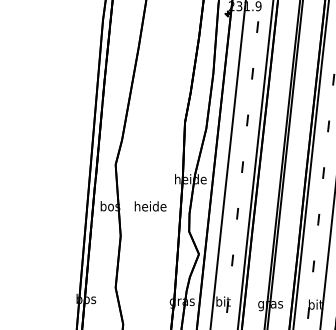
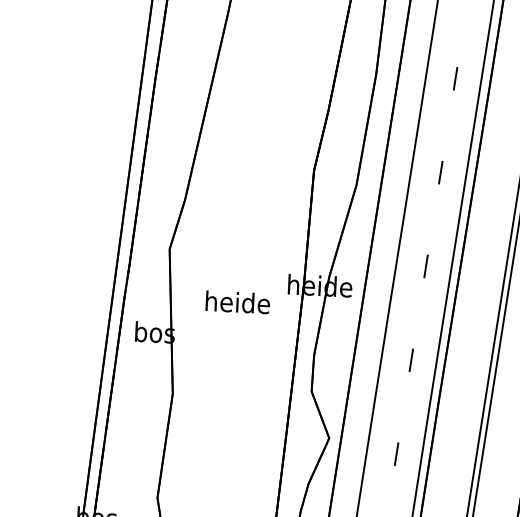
text: (150, 206) -> (237, 302), moved

